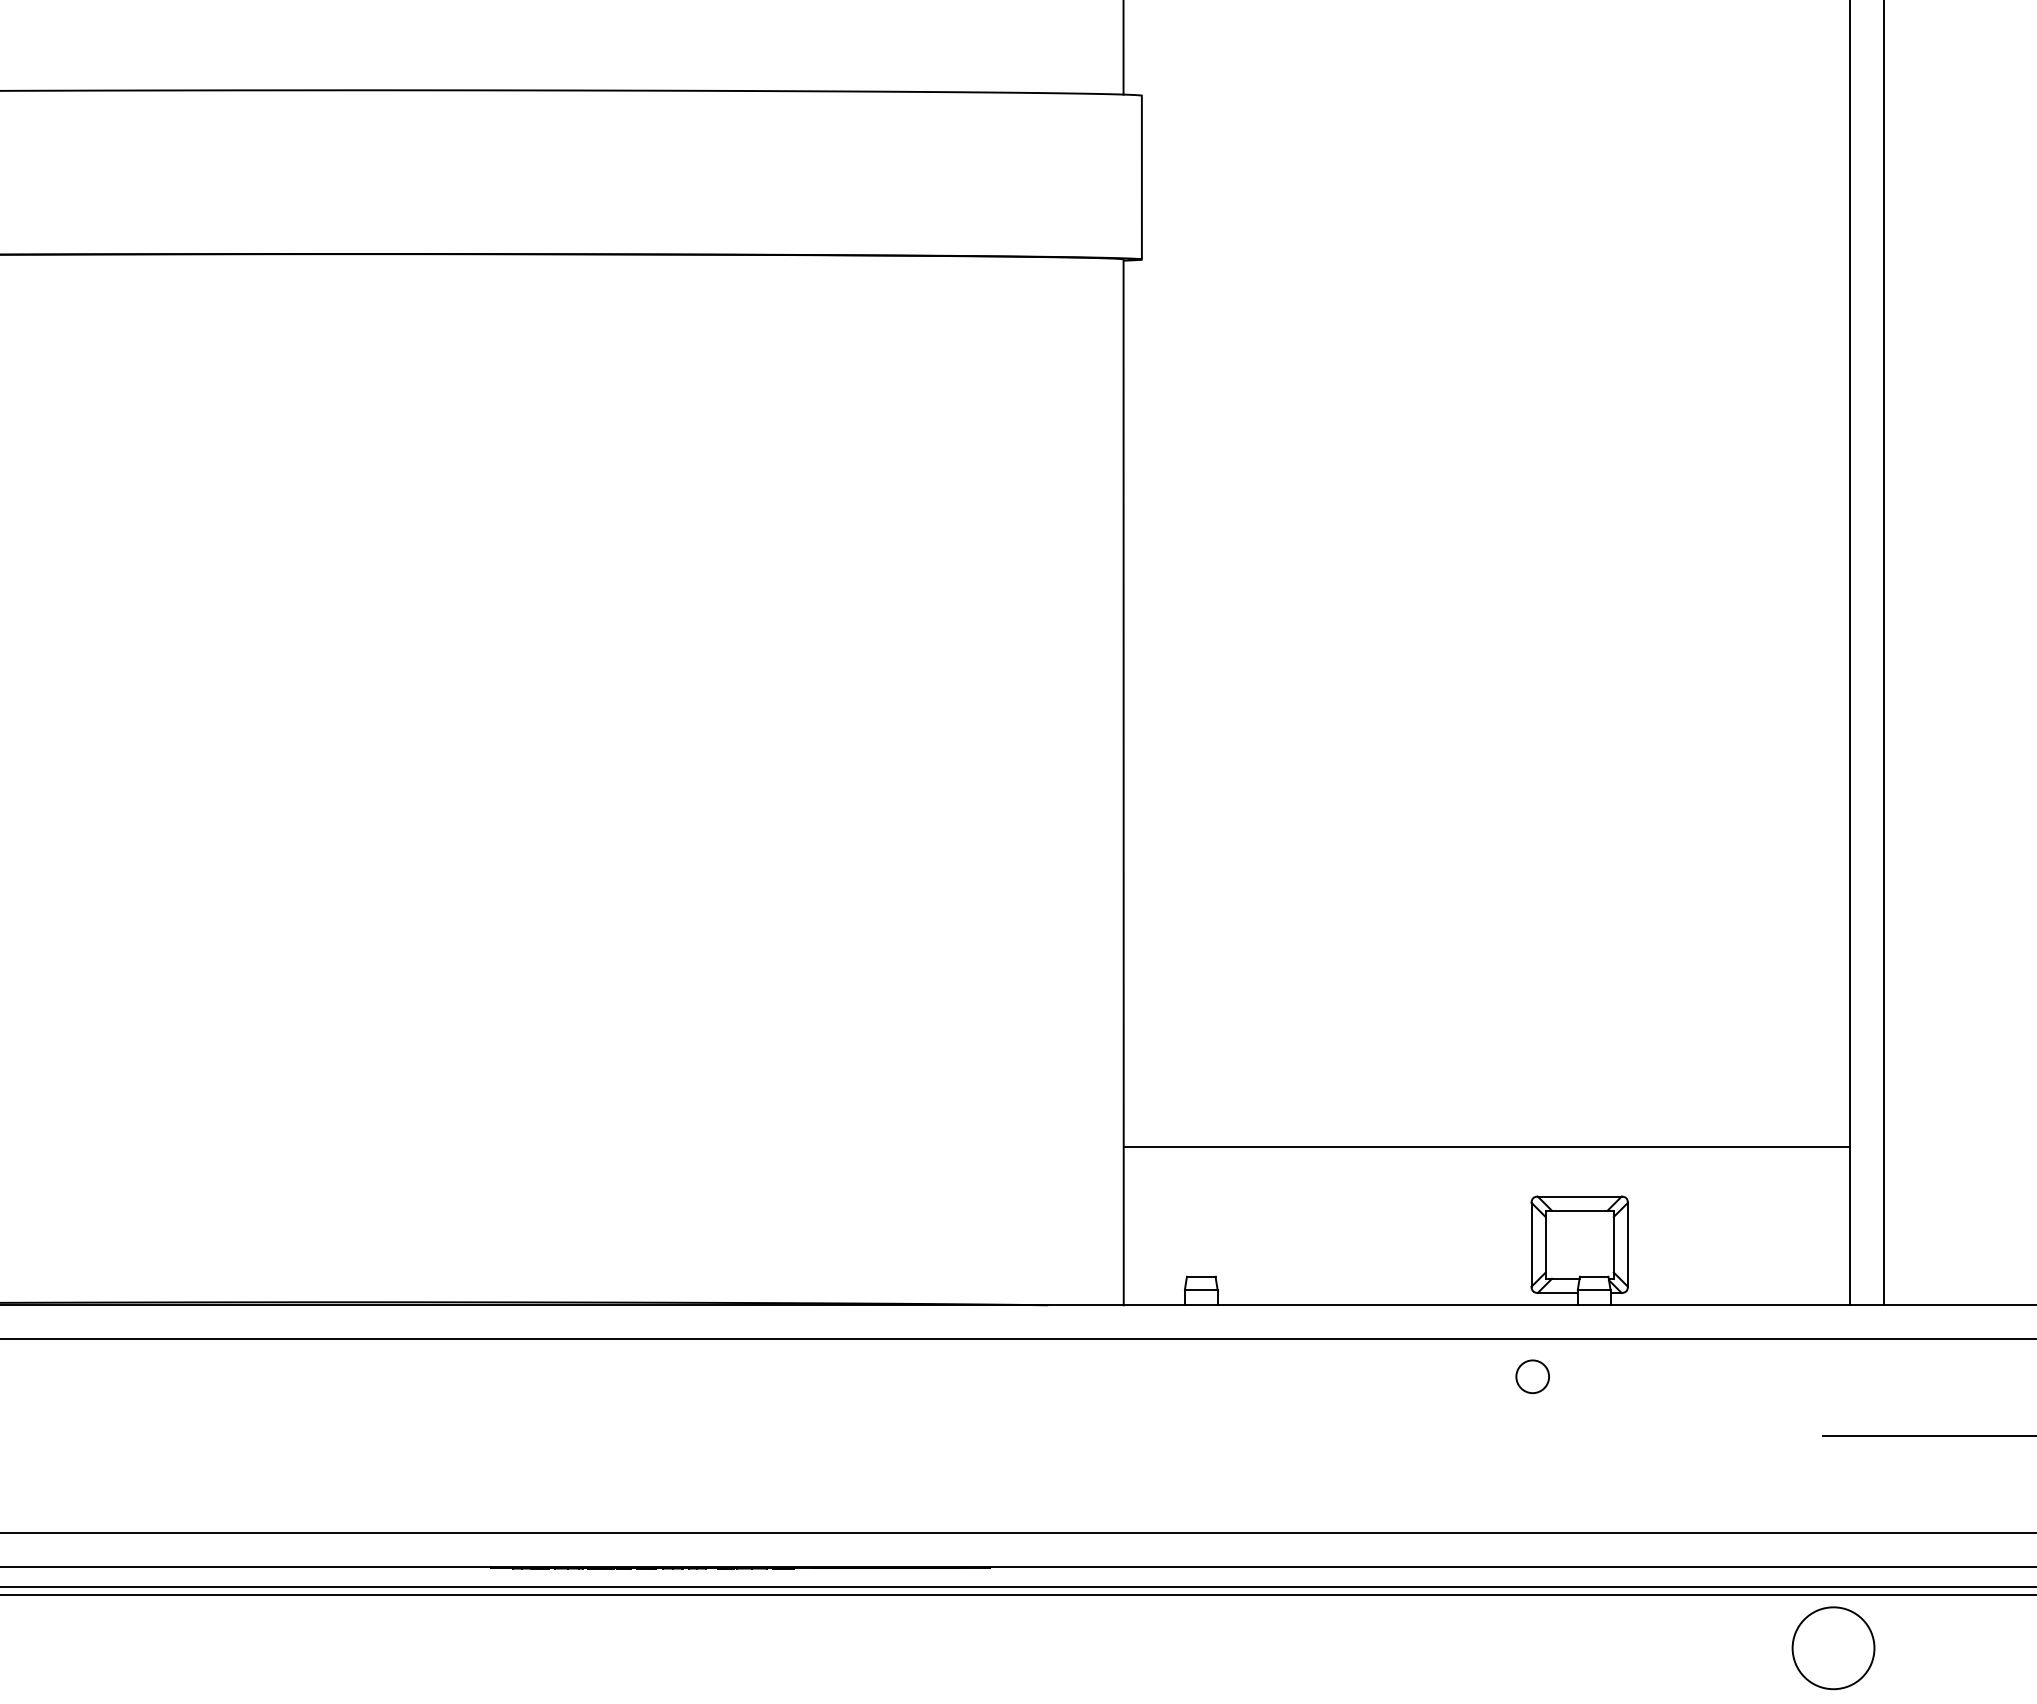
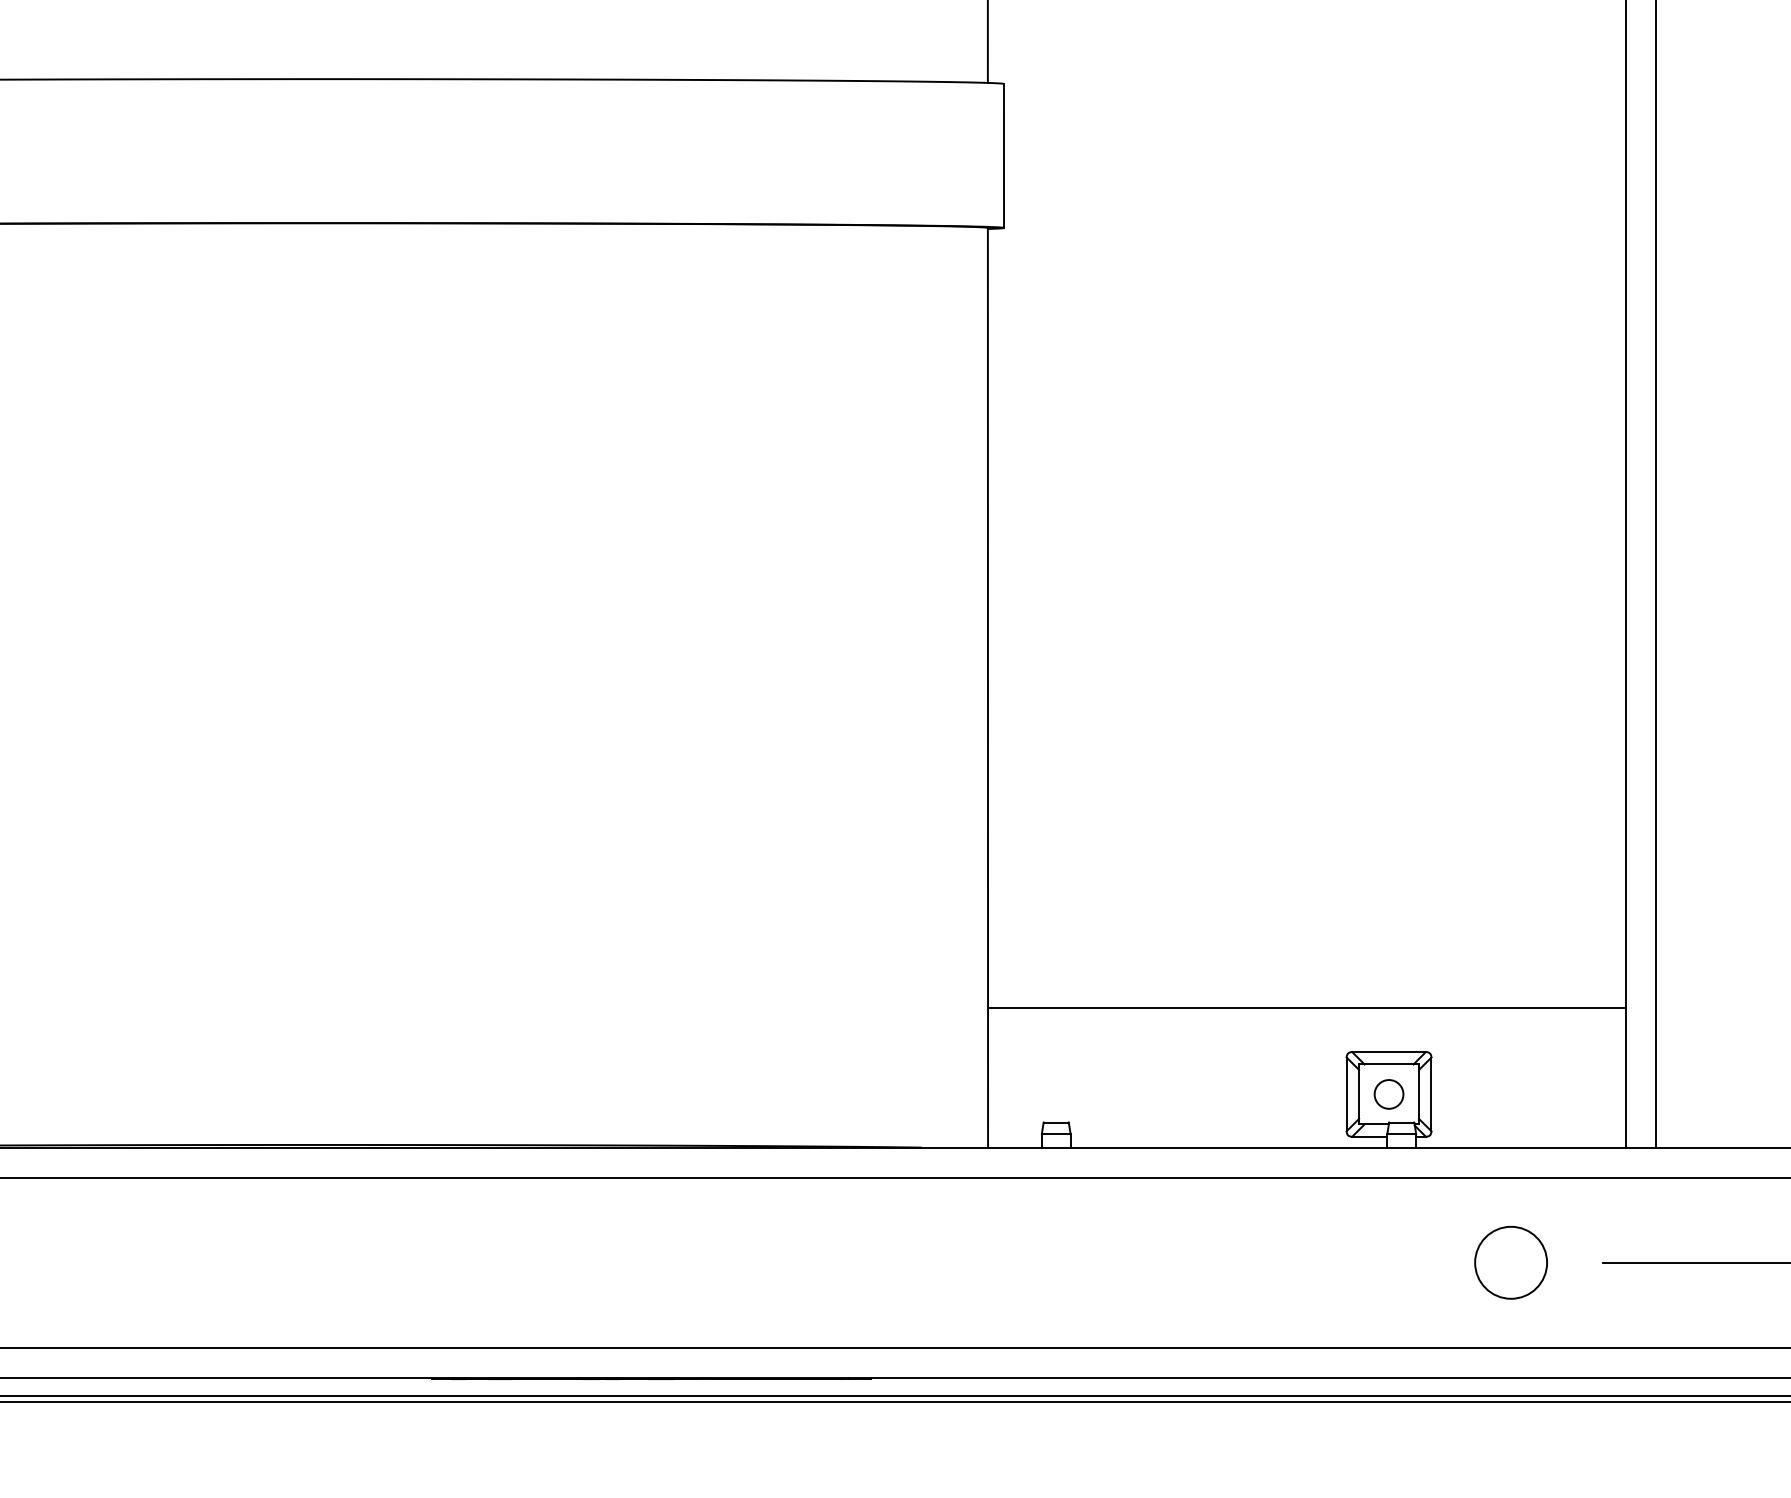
circle: (1532, 1376) -> (1388, 1094), moved
circle: (1833, 1648) -> (1511, 1263), moved

